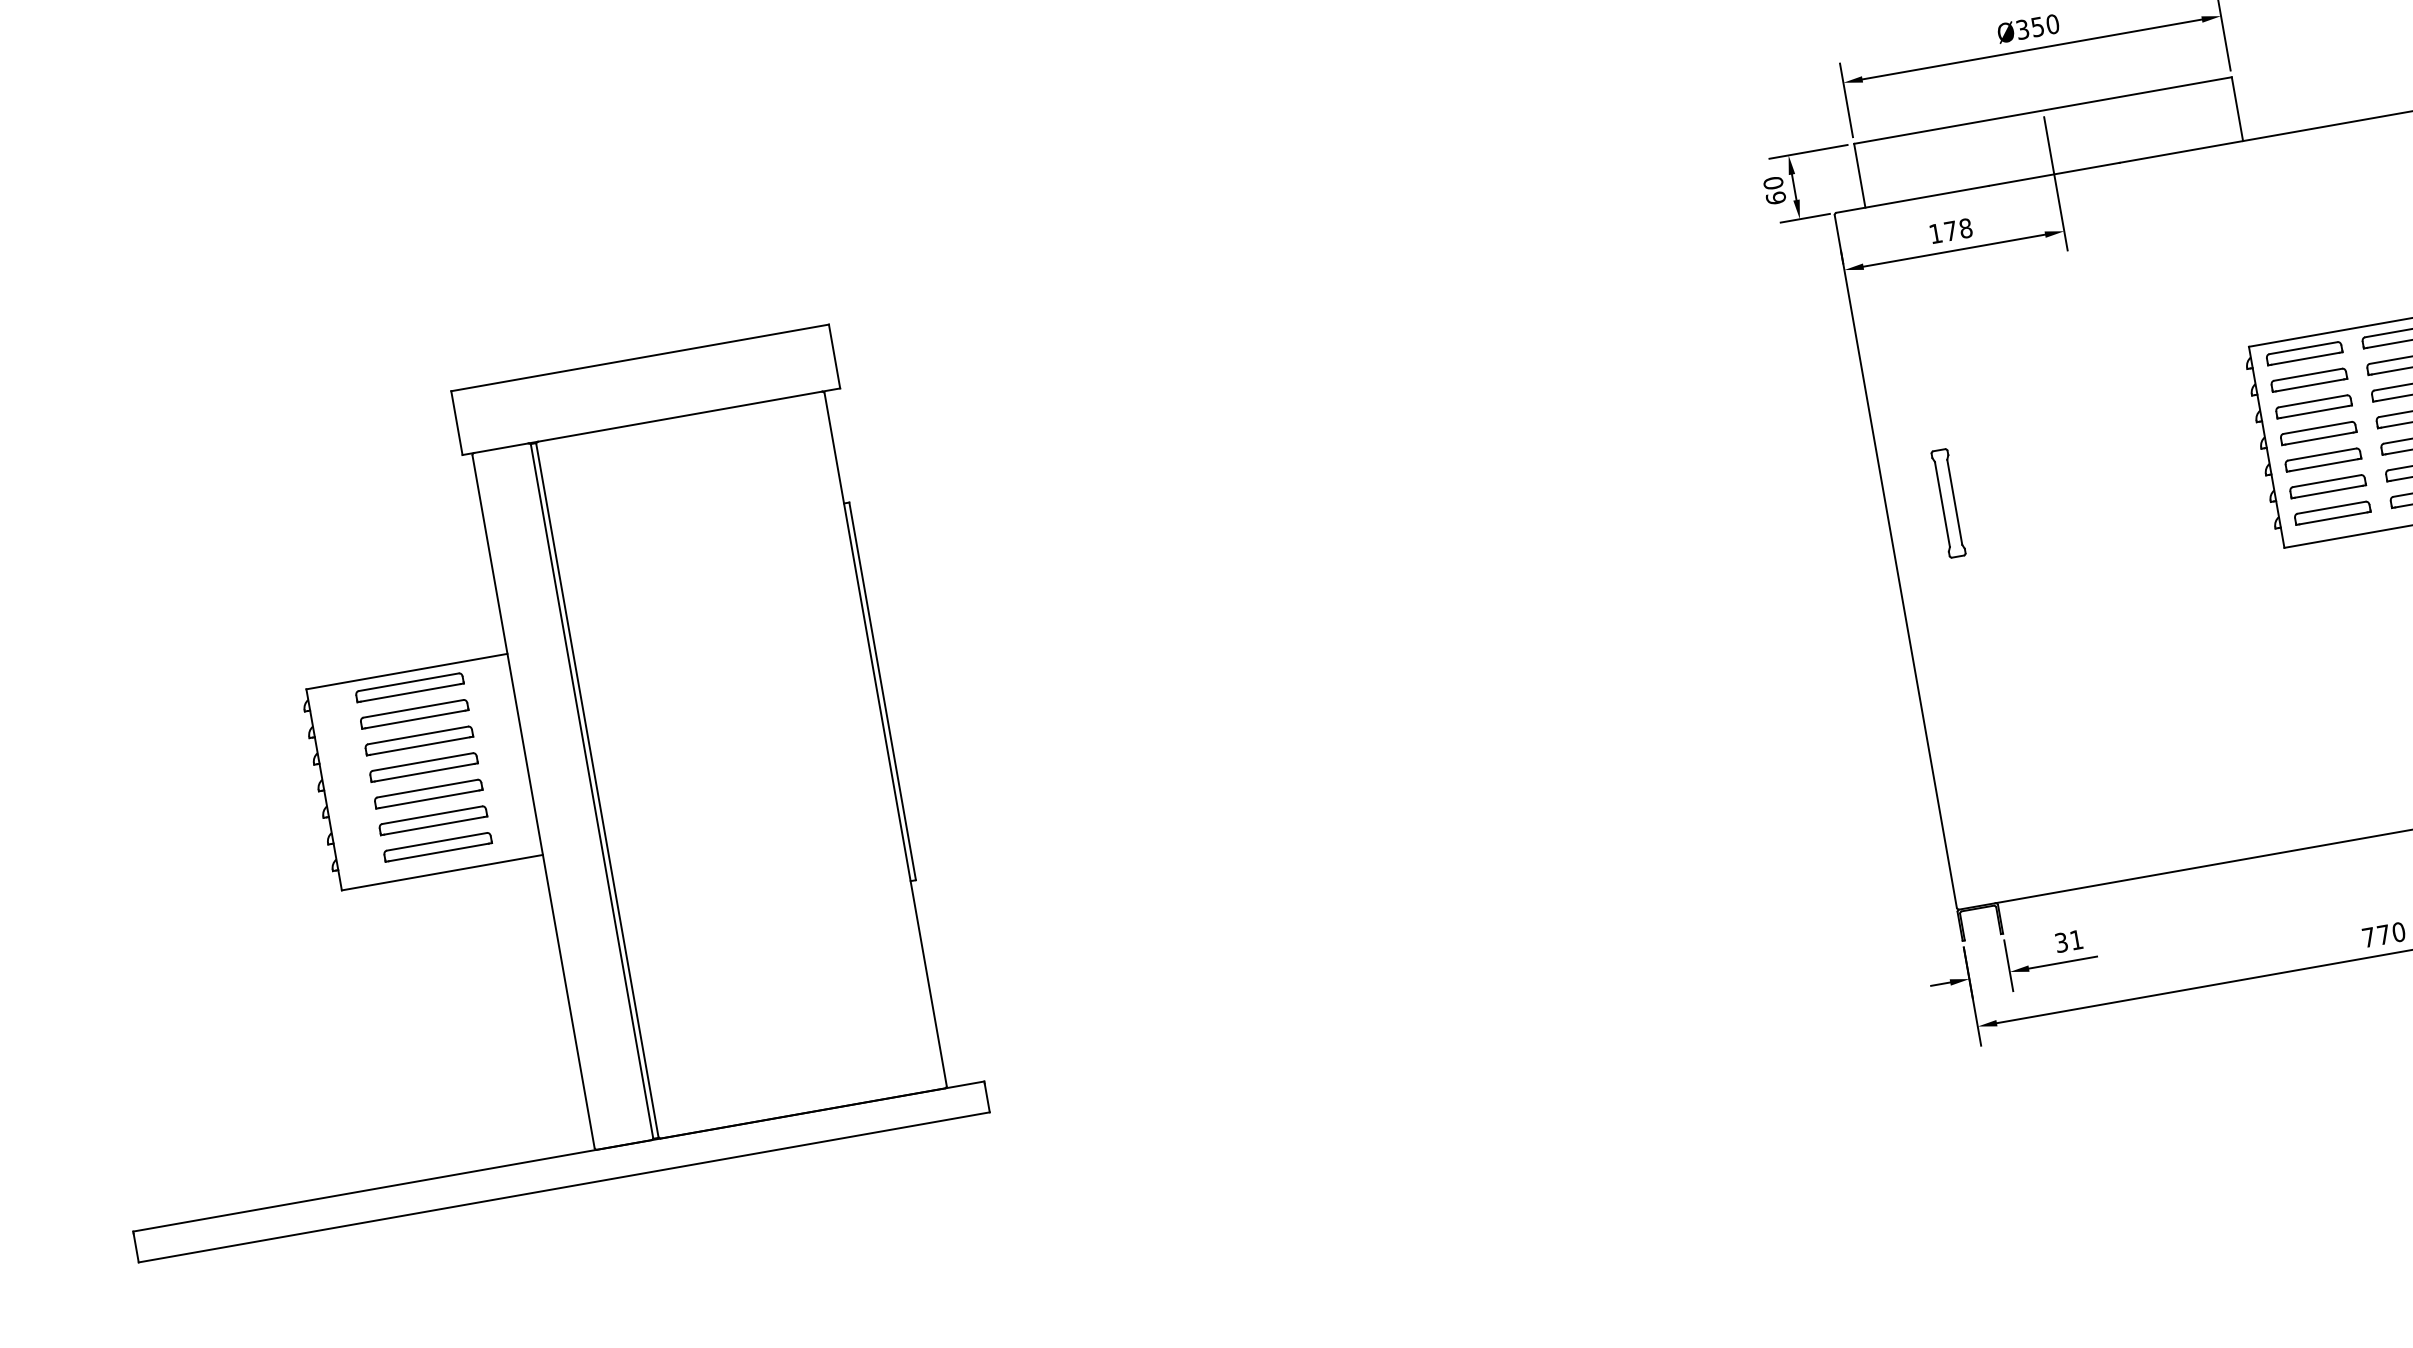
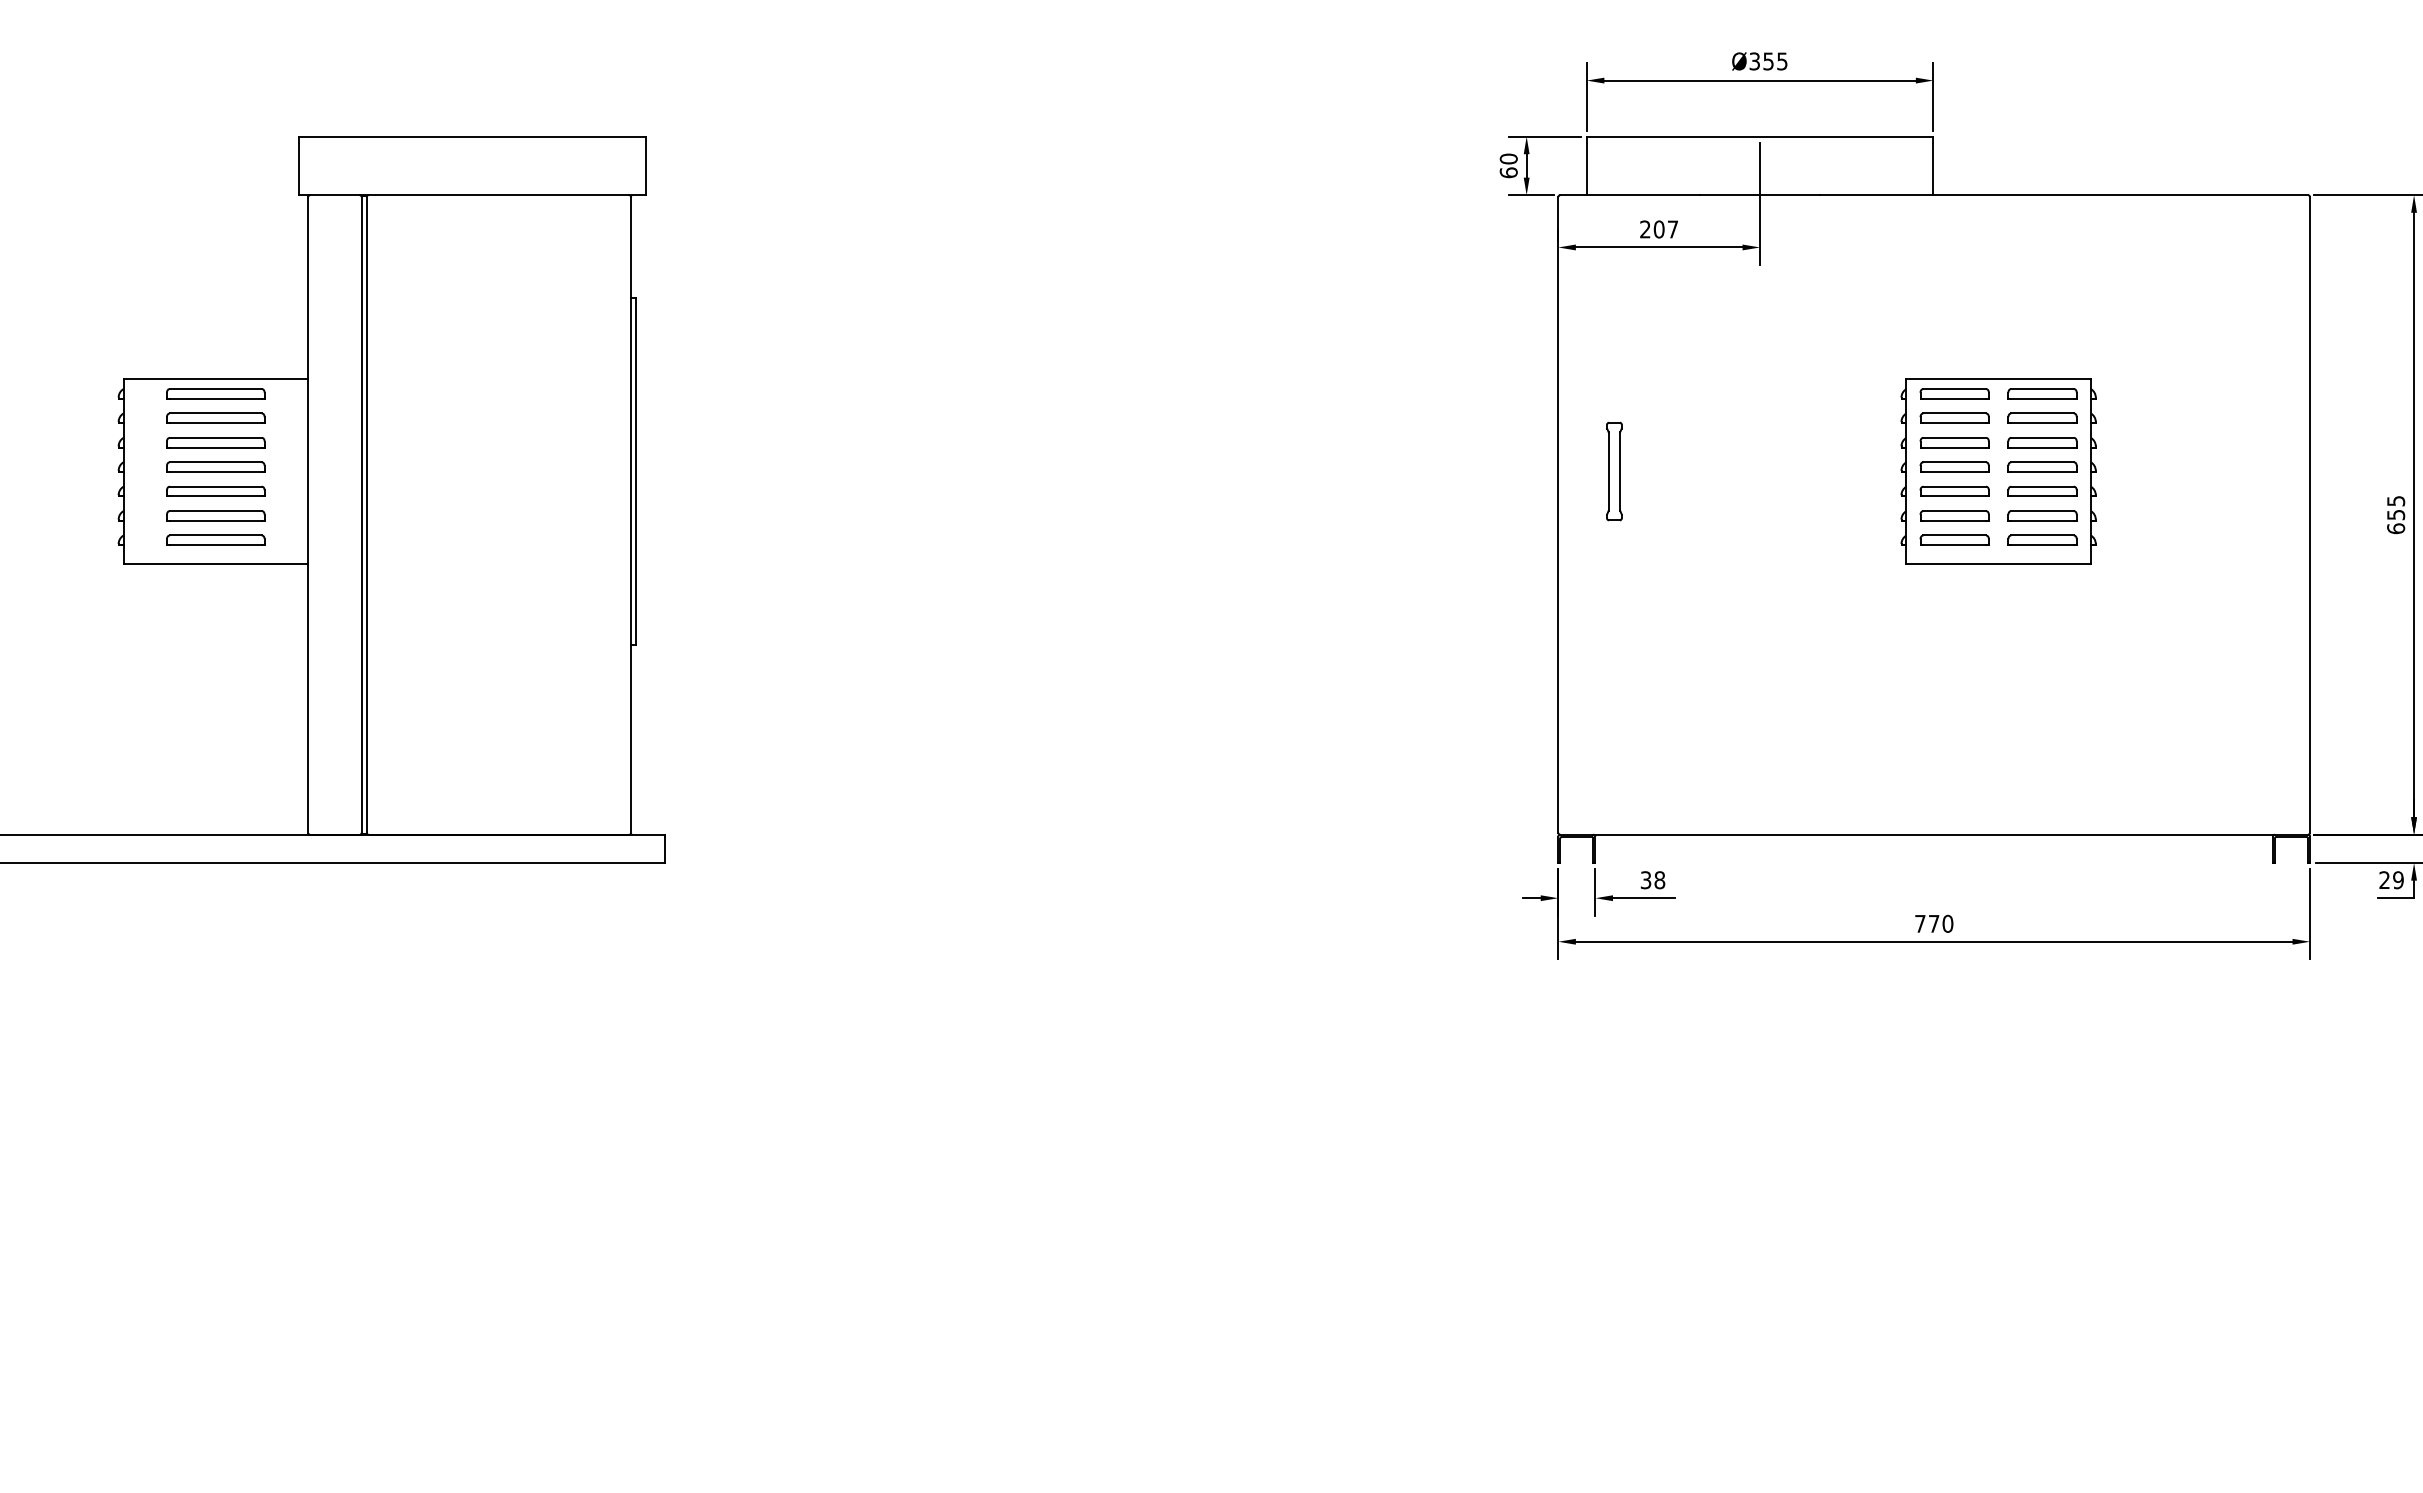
text: (2052, 24) -> (1782, 61), Ø350 -> Ø355
text: (1951, 231) -> (1659, 229), 178 -> 207
text: (2076, 940) -> (1659, 880), 31 -> 38

